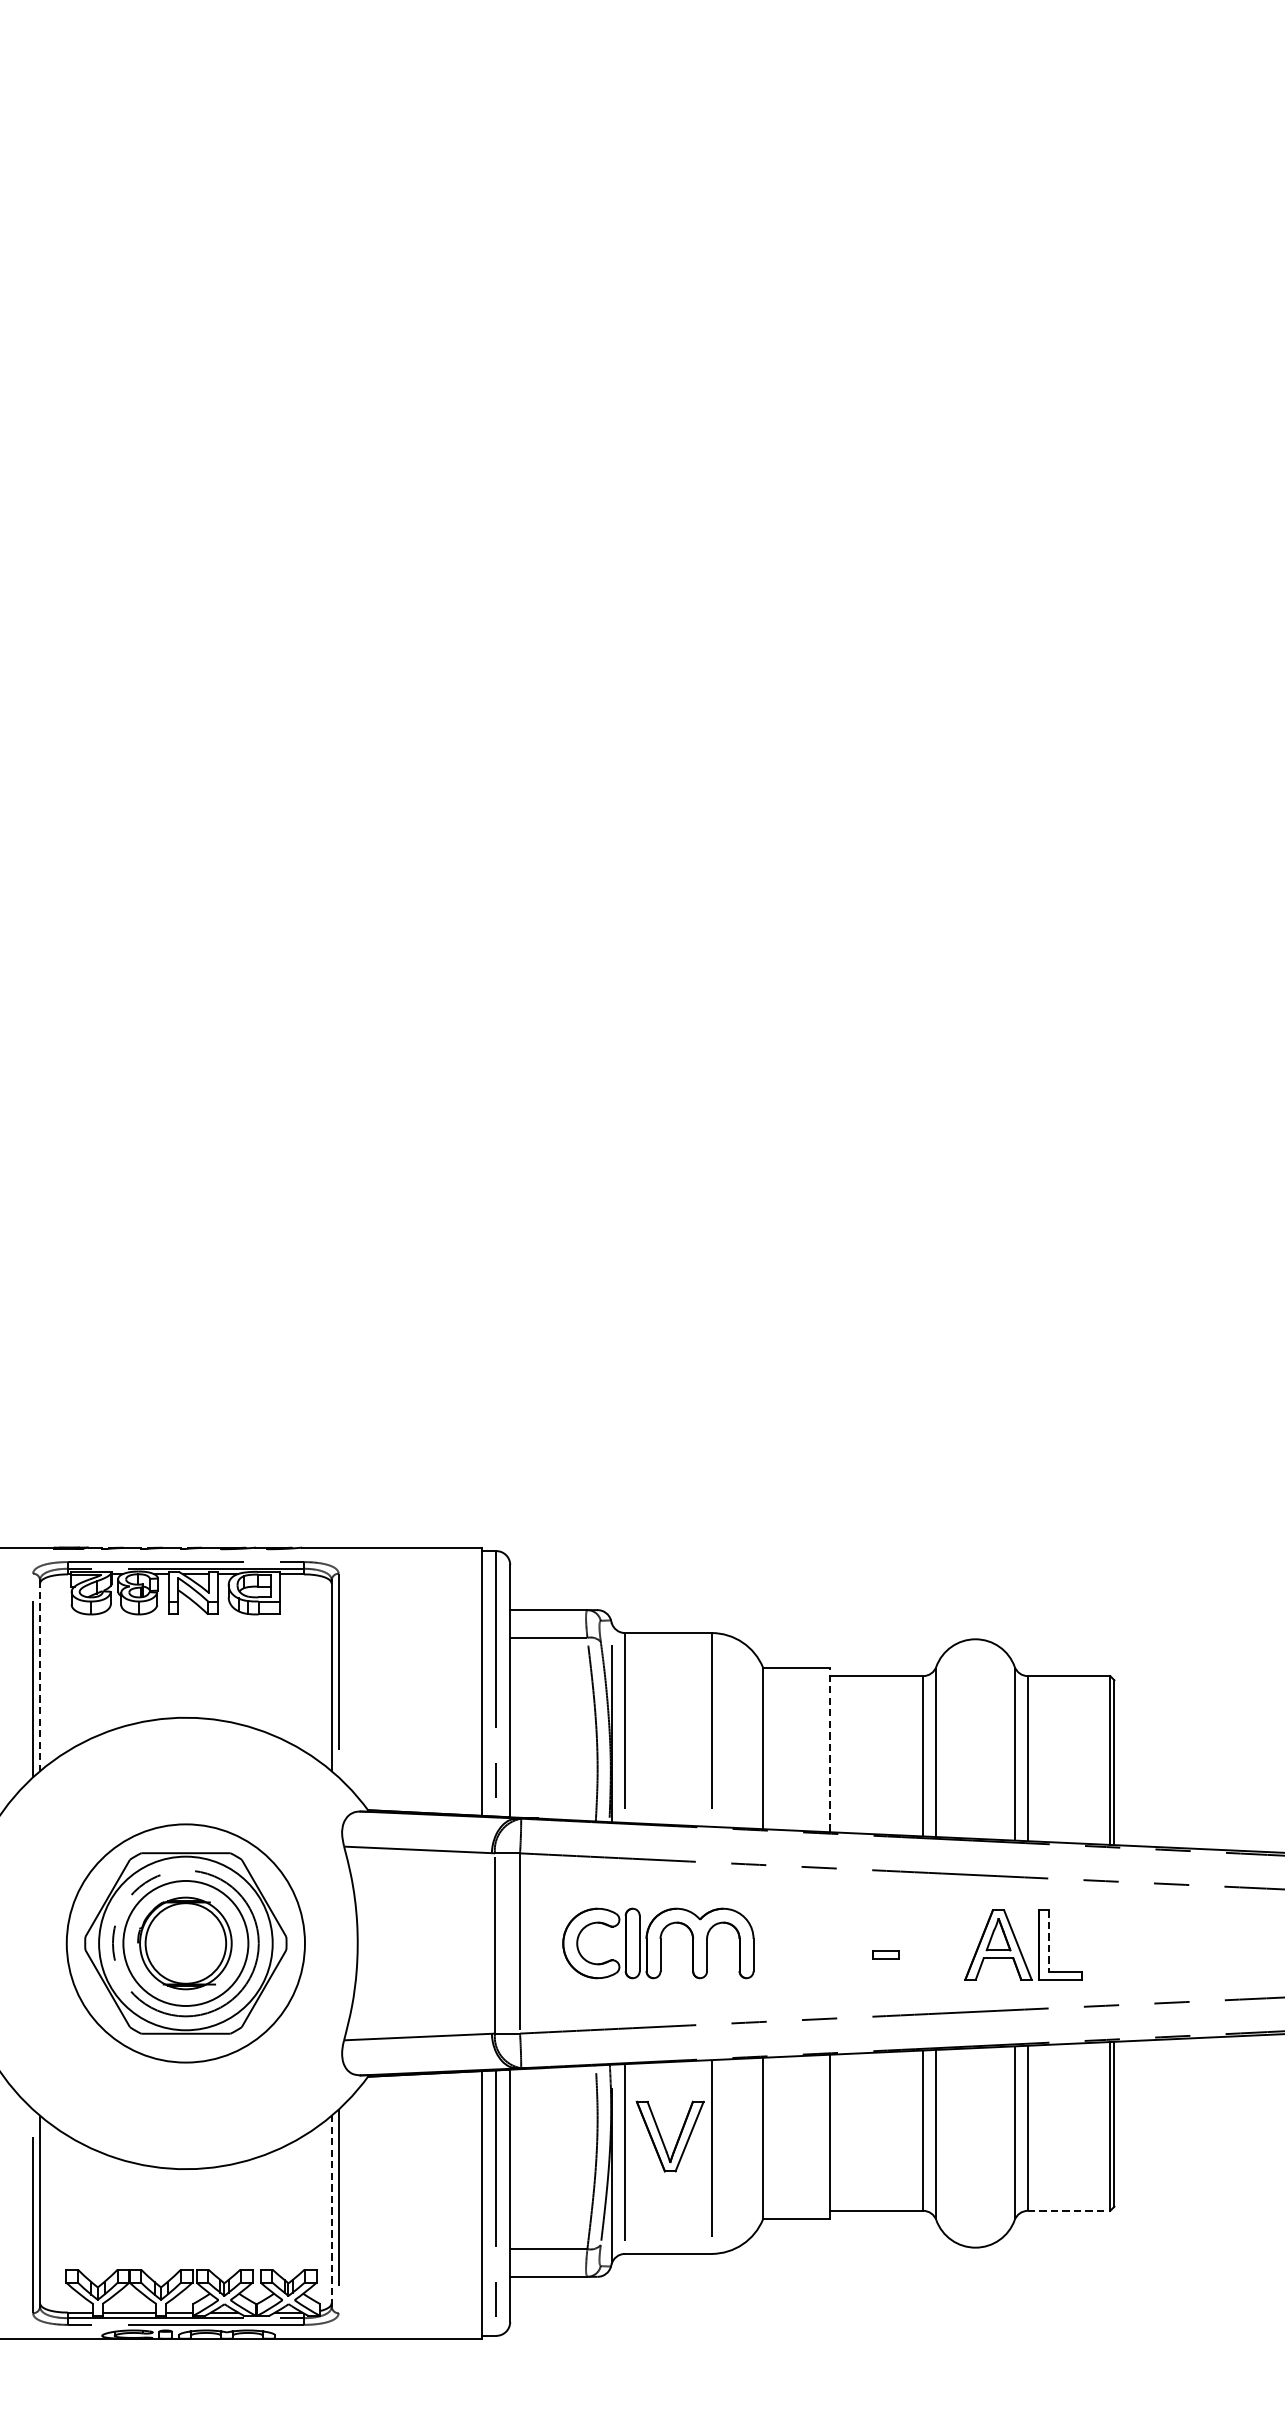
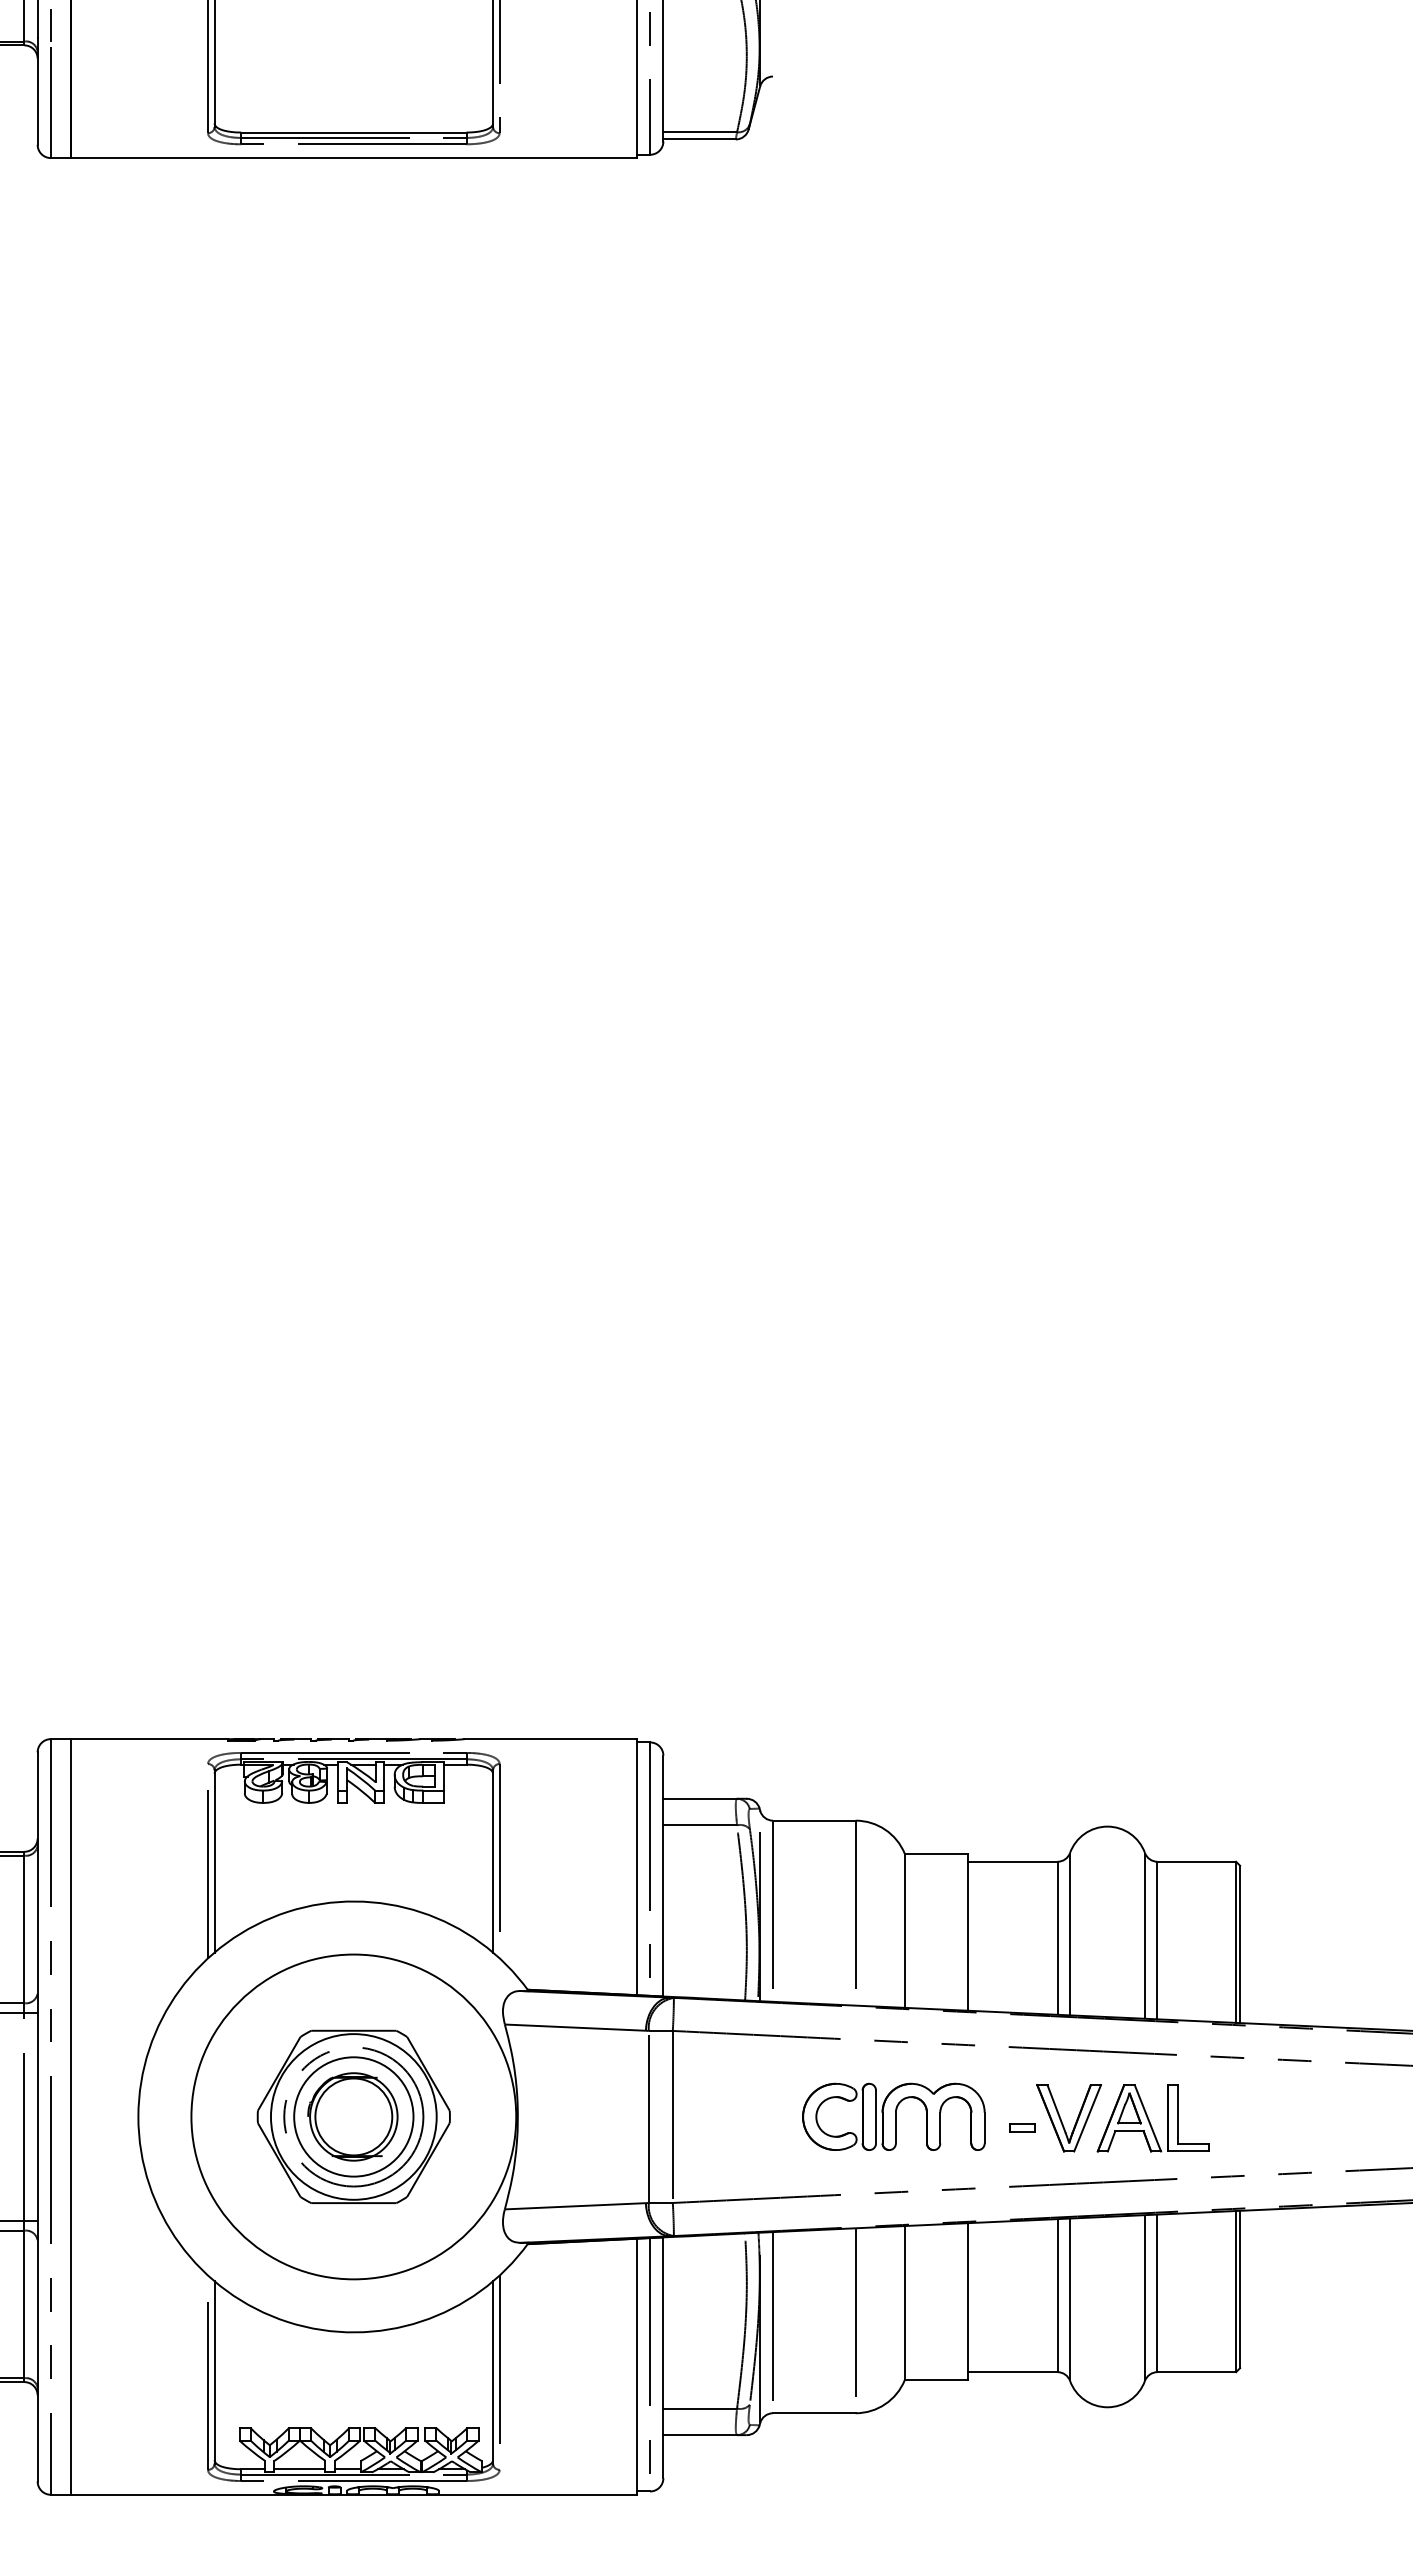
line: (39, 1675) -> (214, 1861), dashed -> solid
line: (829, 1749) -> (968, 1931), dashed -> solid
line: (1048, 1940) -> (1177, 2114), dashed -> solid
circle: (185, 1943) -> (353, 2116), size x1.43
part: (658, 1943) -> (893, 2116), moved
part: (663, 2139) -> (1062, 2121), moved
line: (332, 2211) -> (493, 2372), dashed -> solid
line: (1069, 2211) -> (1197, 2372), dashed -> solid

